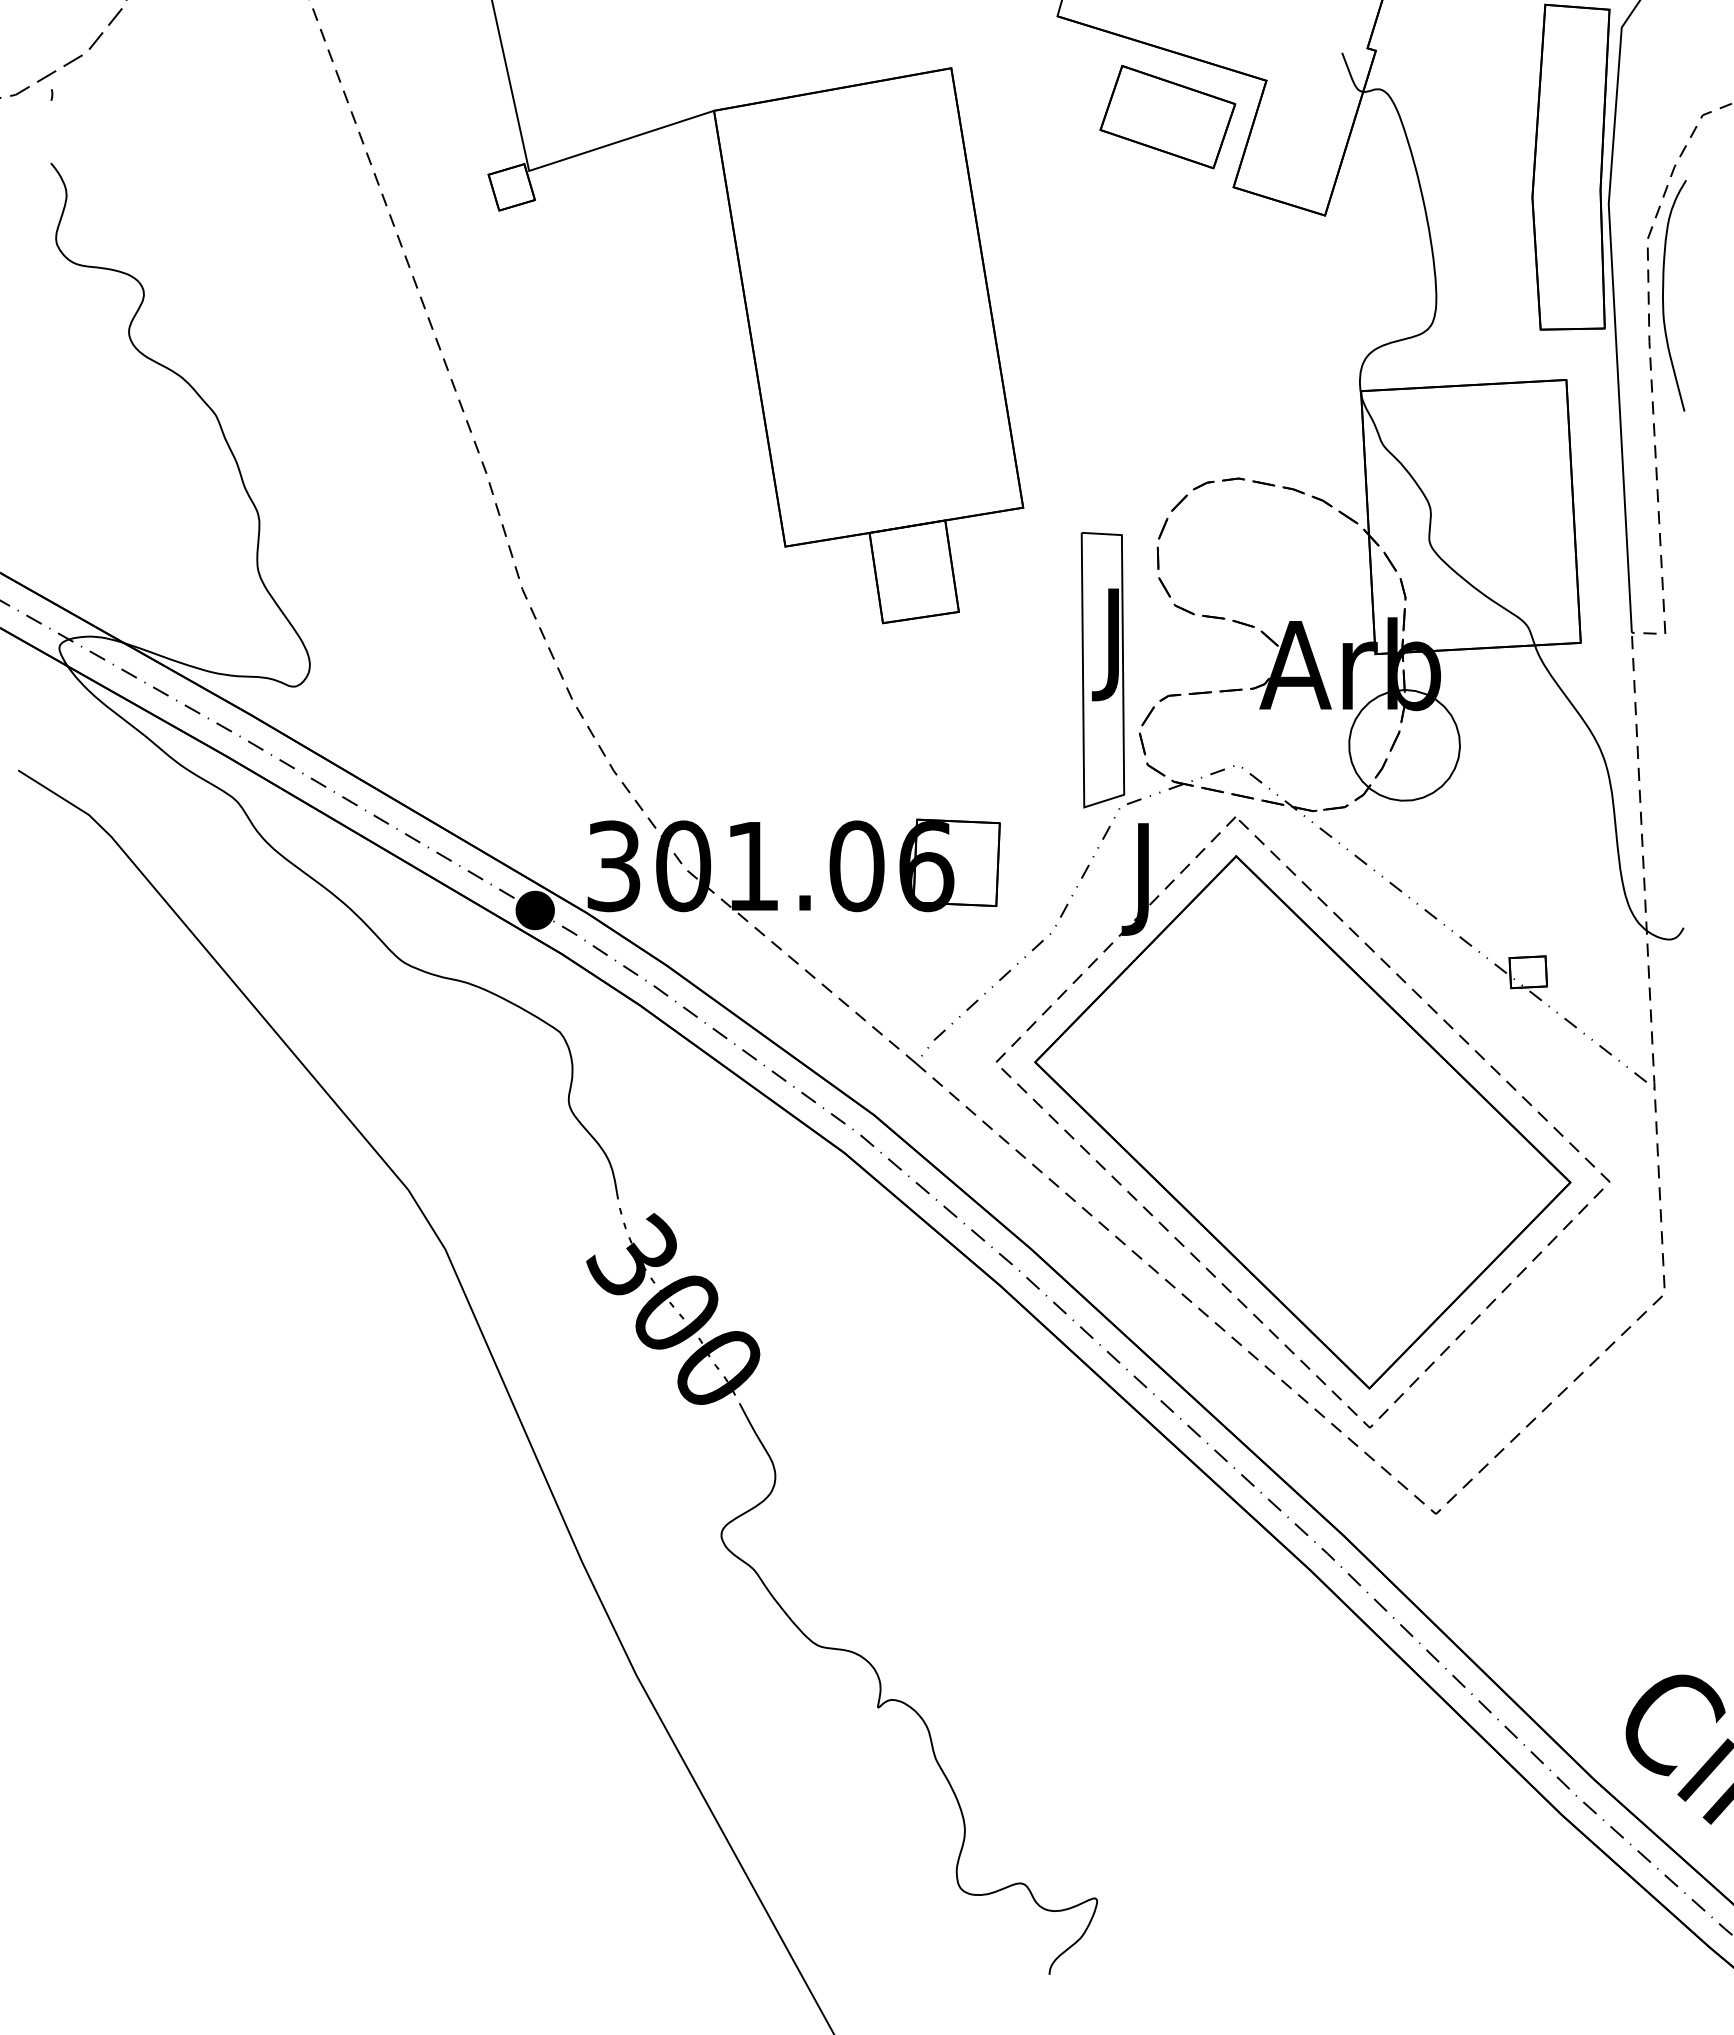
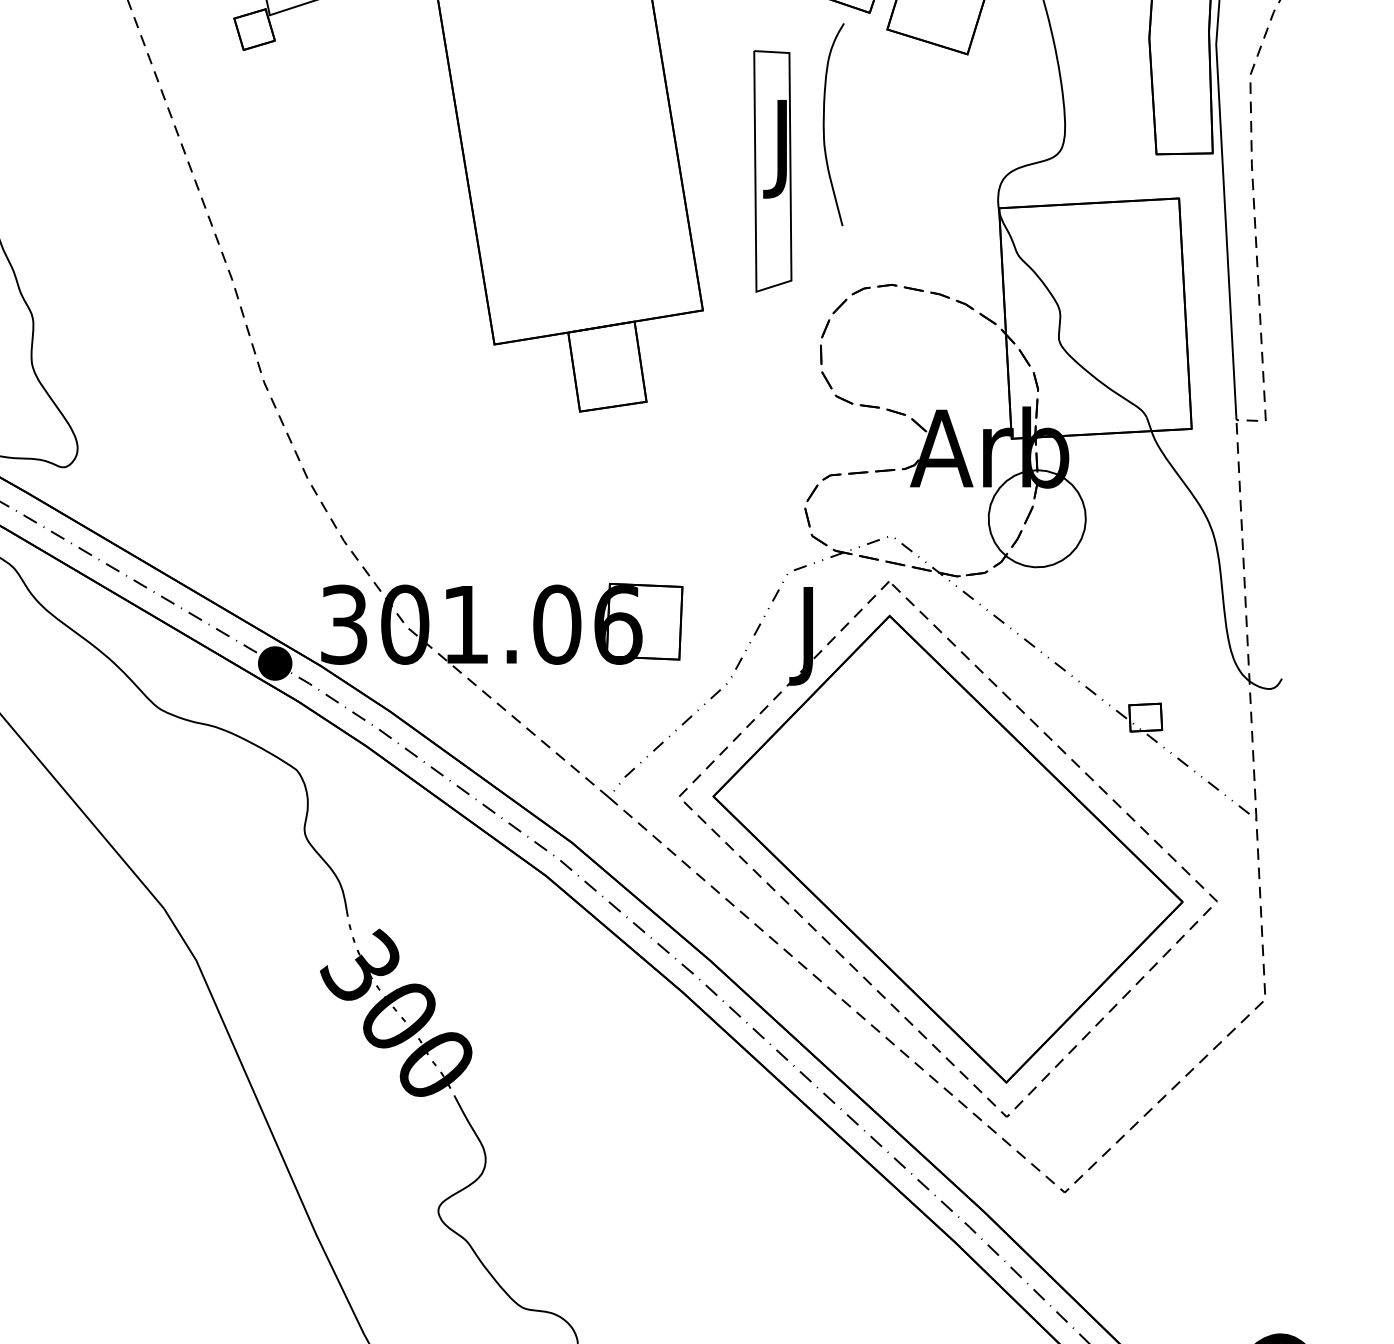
curve: (1663, 295) -> (824, 124), moved
part: (1102, 670) -> (772, 171), moved

